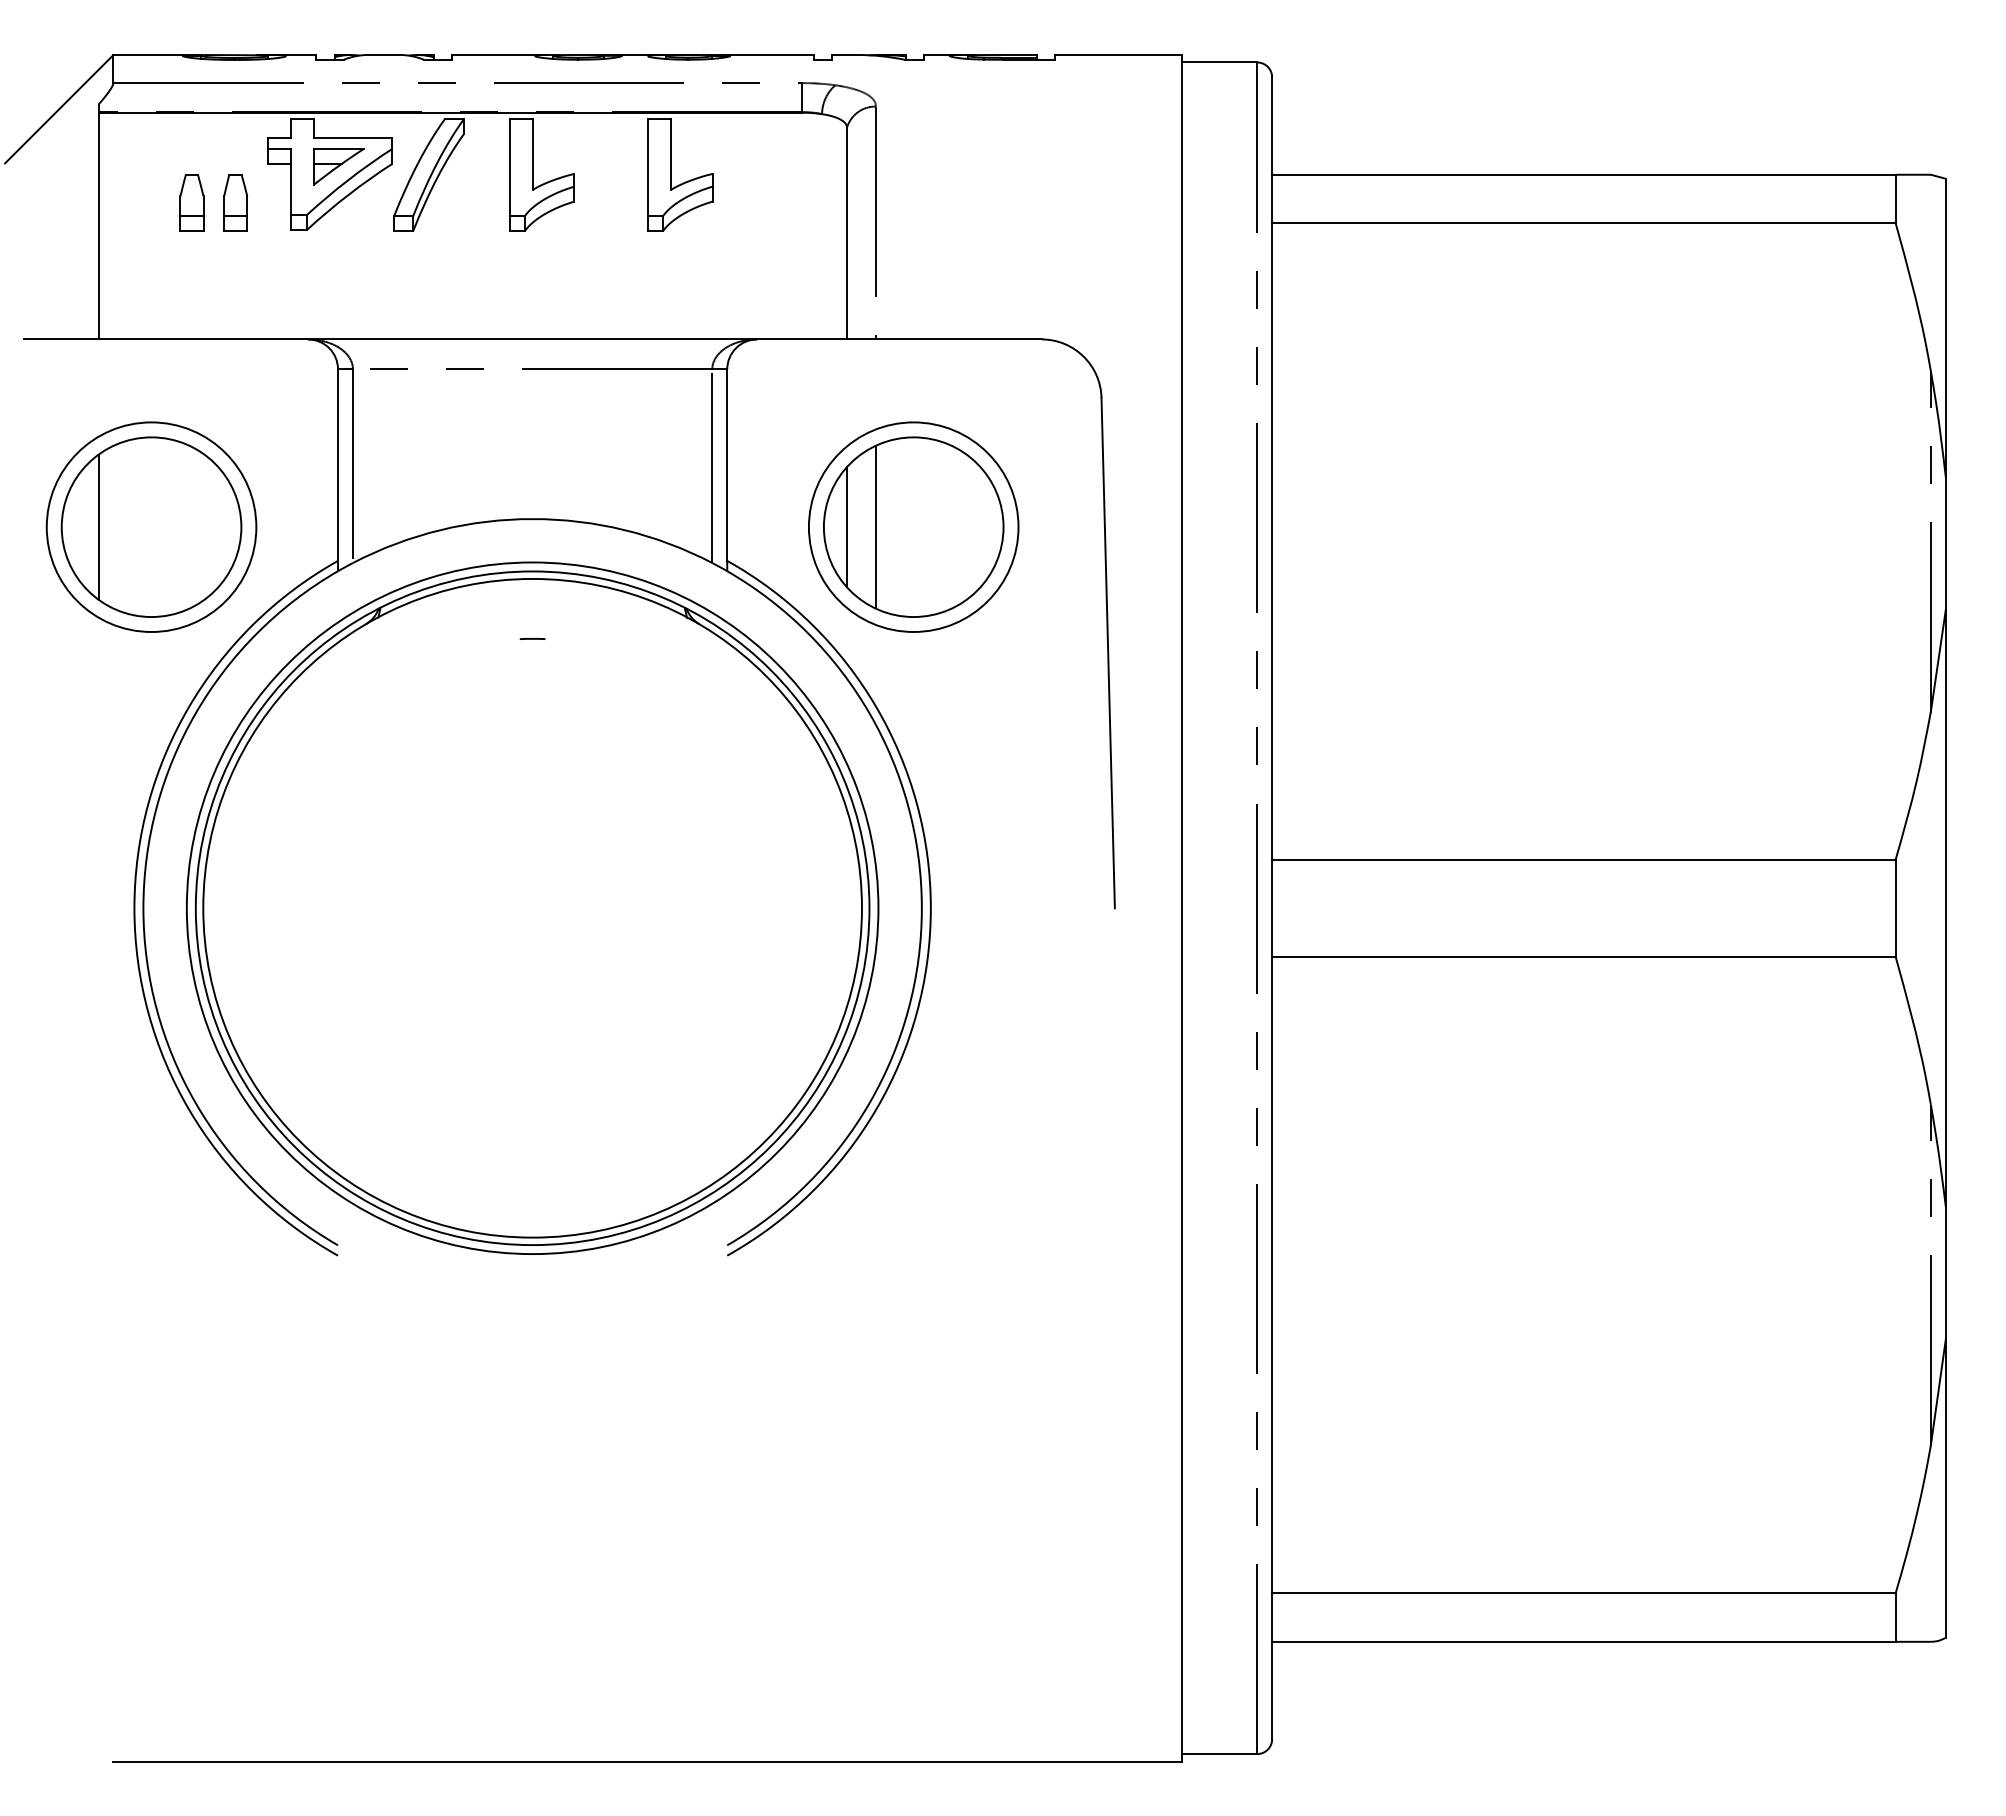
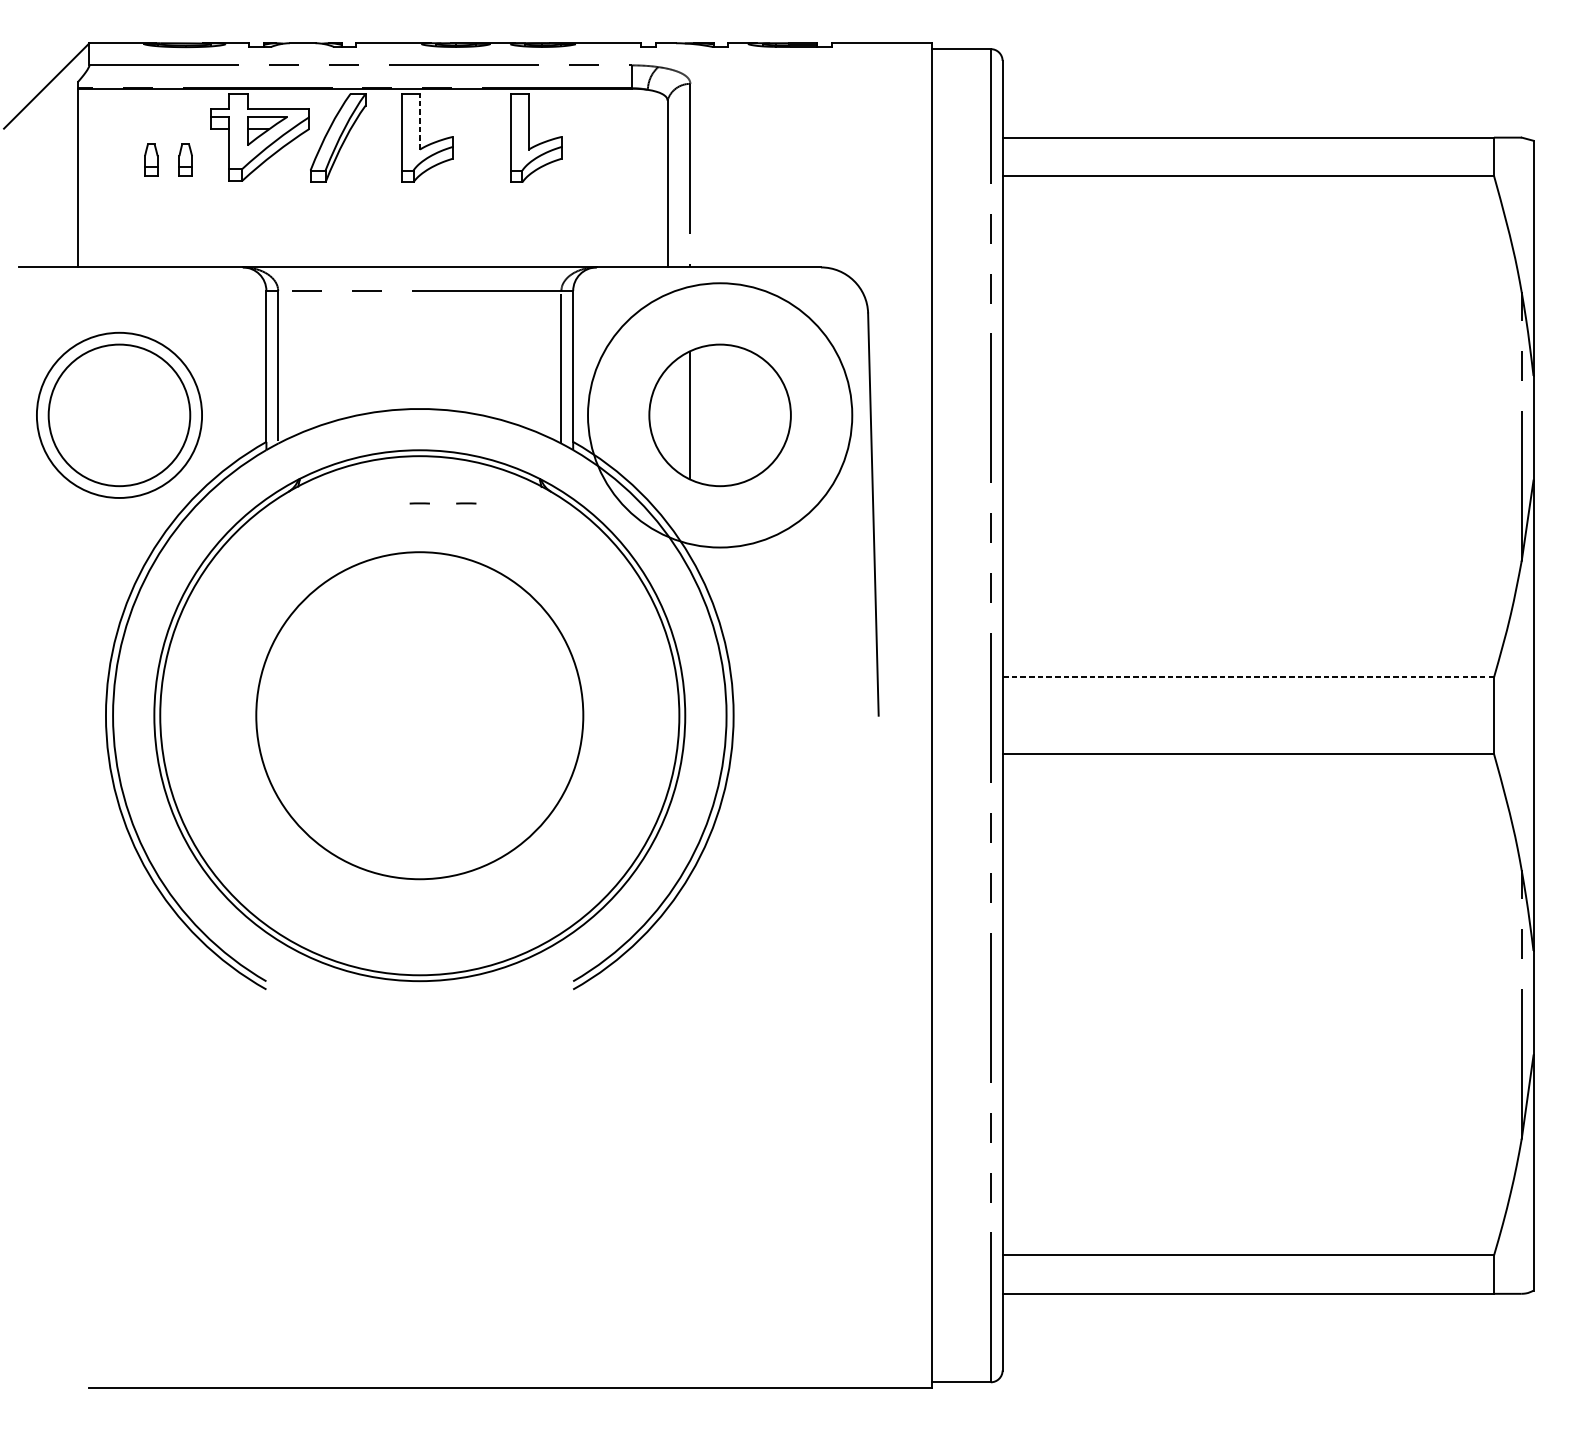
line: (532, 154) -> (419, 121), solid -> dashed
part: (191, 202) -> (150, 159), size x0.7
part: (235, 202) -> (185, 159), size x0.7
line: (98, 526) -> (77, 414), removed
line: (847, 527) -> (667, 415), removed
circle: (913, 527) -> (719, 415), size x1.6
line: (591, 638) -> (466, 503), added
line: (1583, 859) -> (1247, 677), solid -> dashed
circle: (532, 908) -> (419, 715), size x0.6

